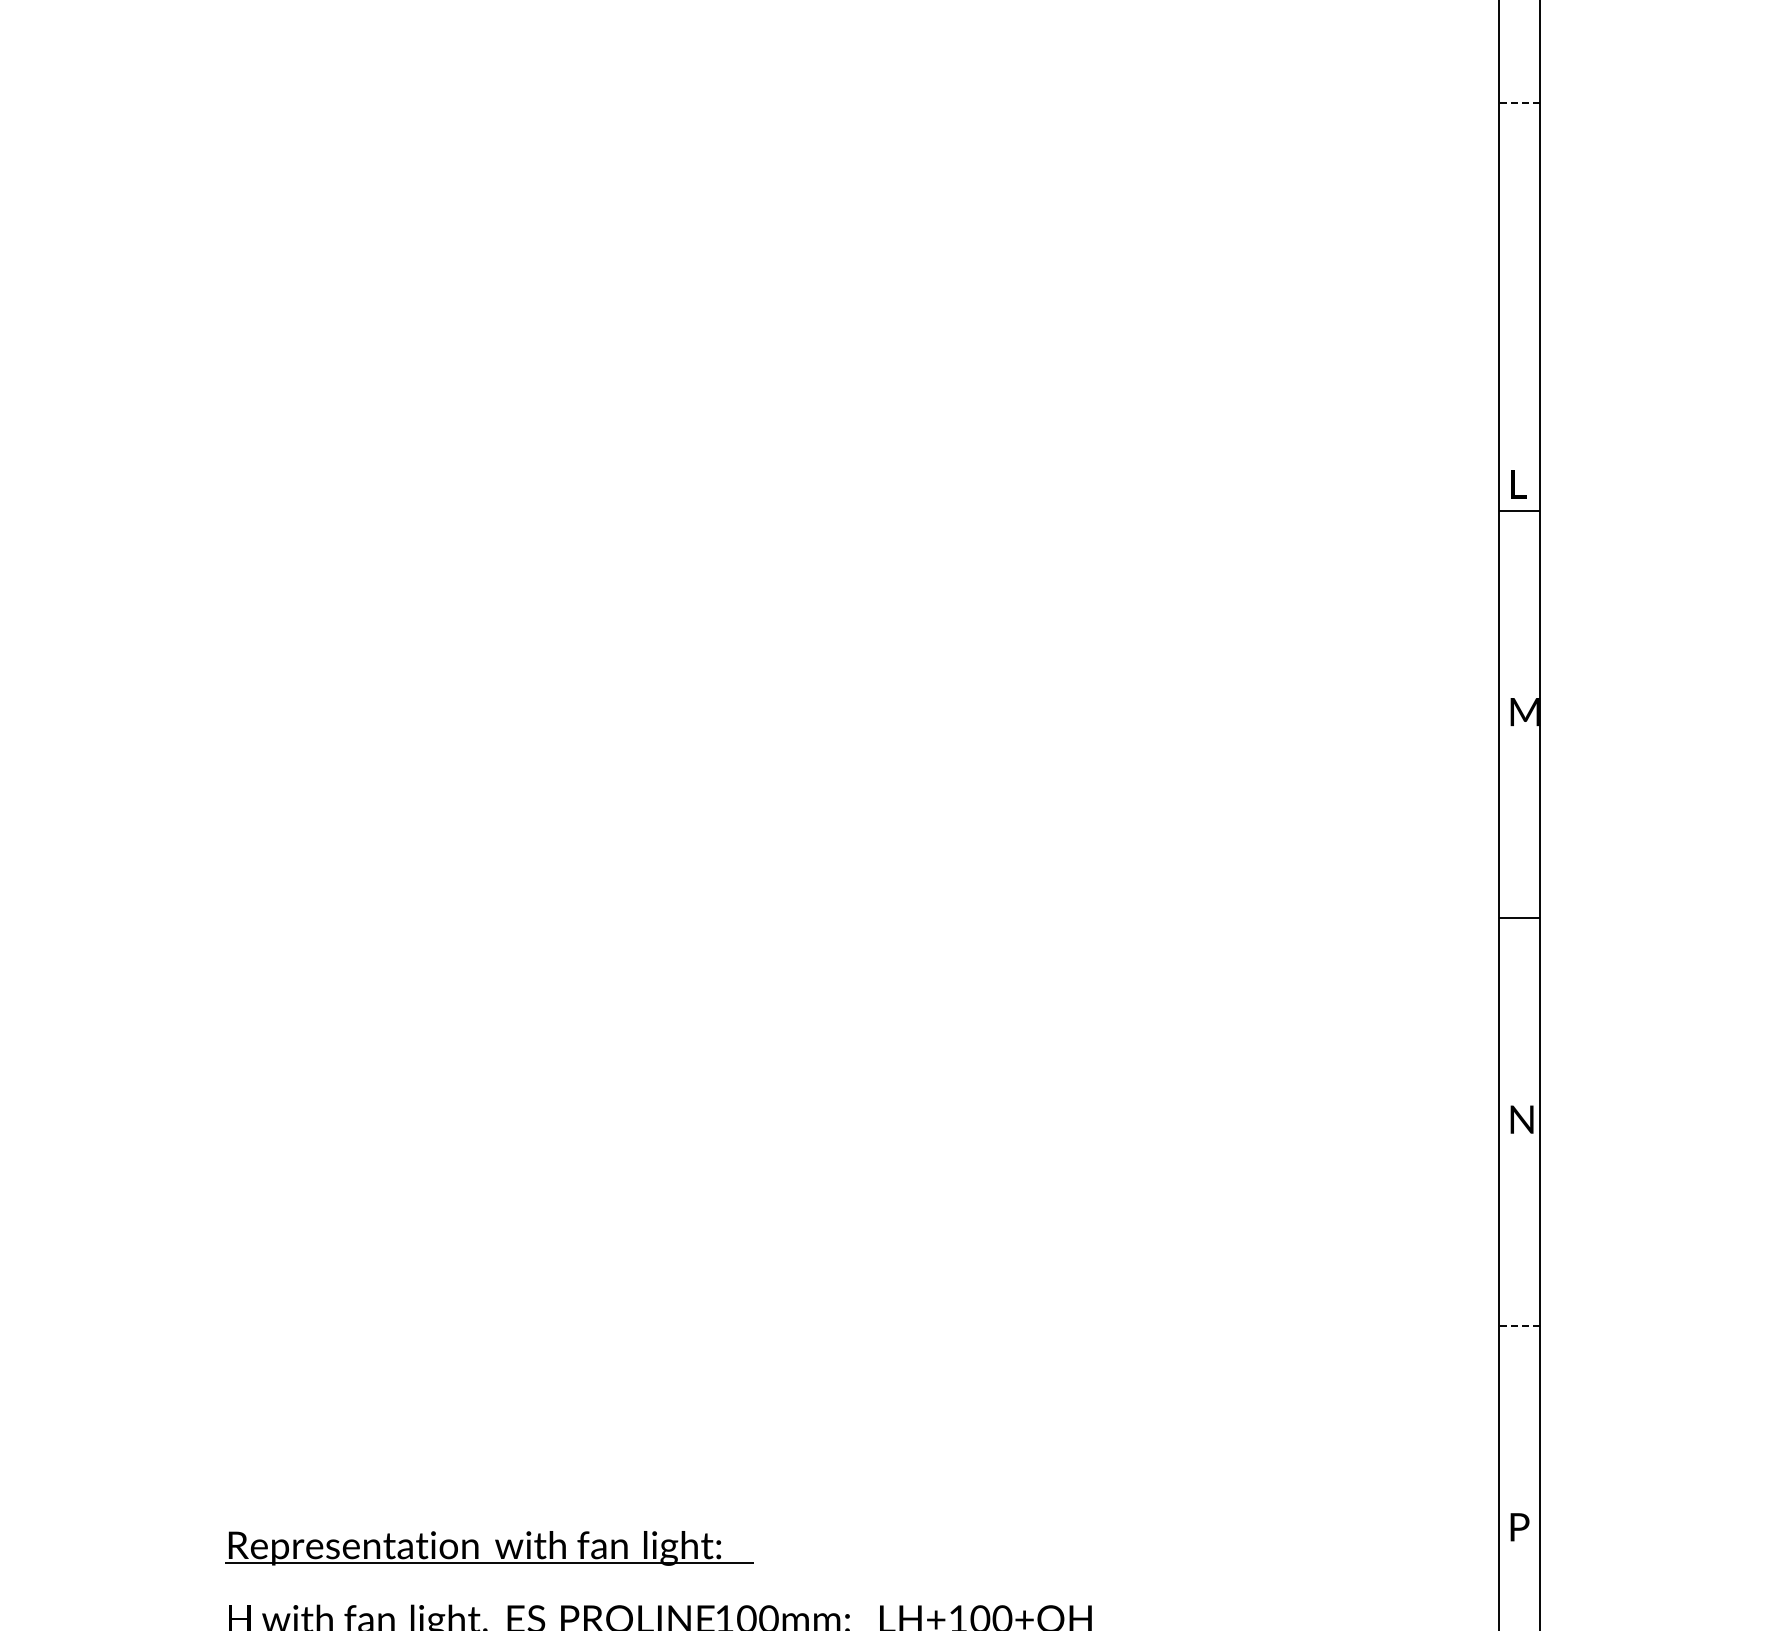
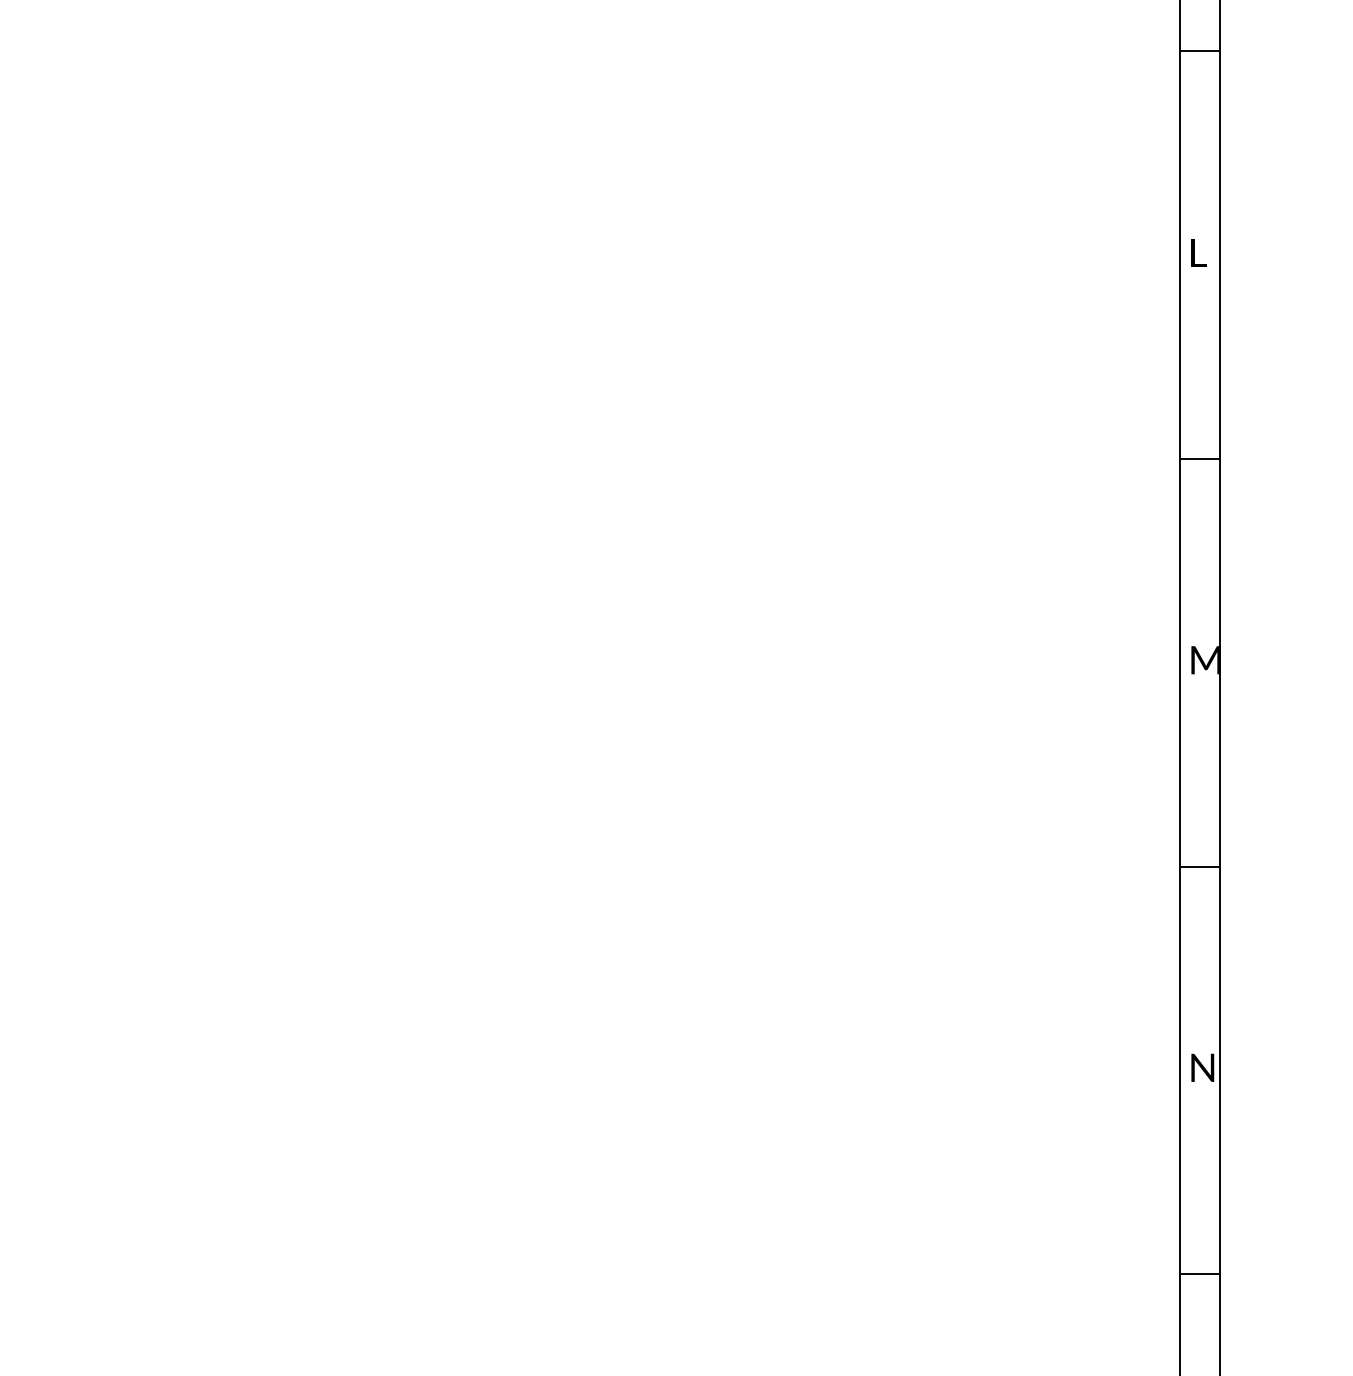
line: (1518, 103) -> (1199, 51), dashed -> solid
text: (1518, 484) -> (1199, 252), moved
line: (1518, 1325) -> (1199, 1273), dashed -> solid

